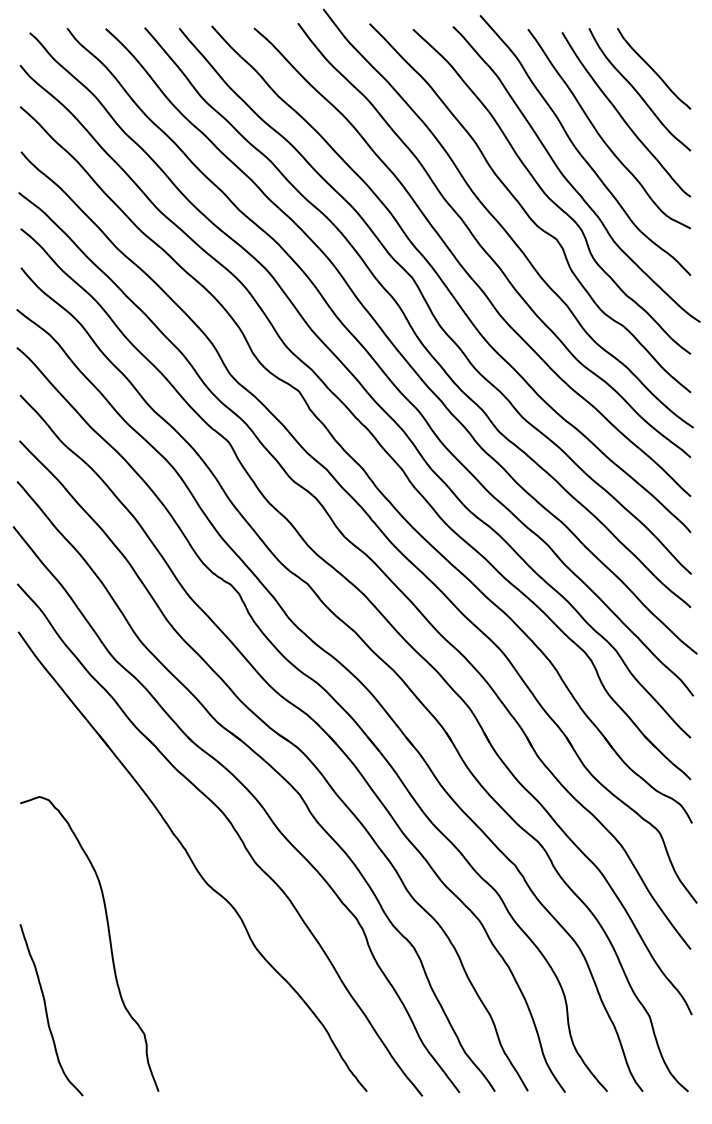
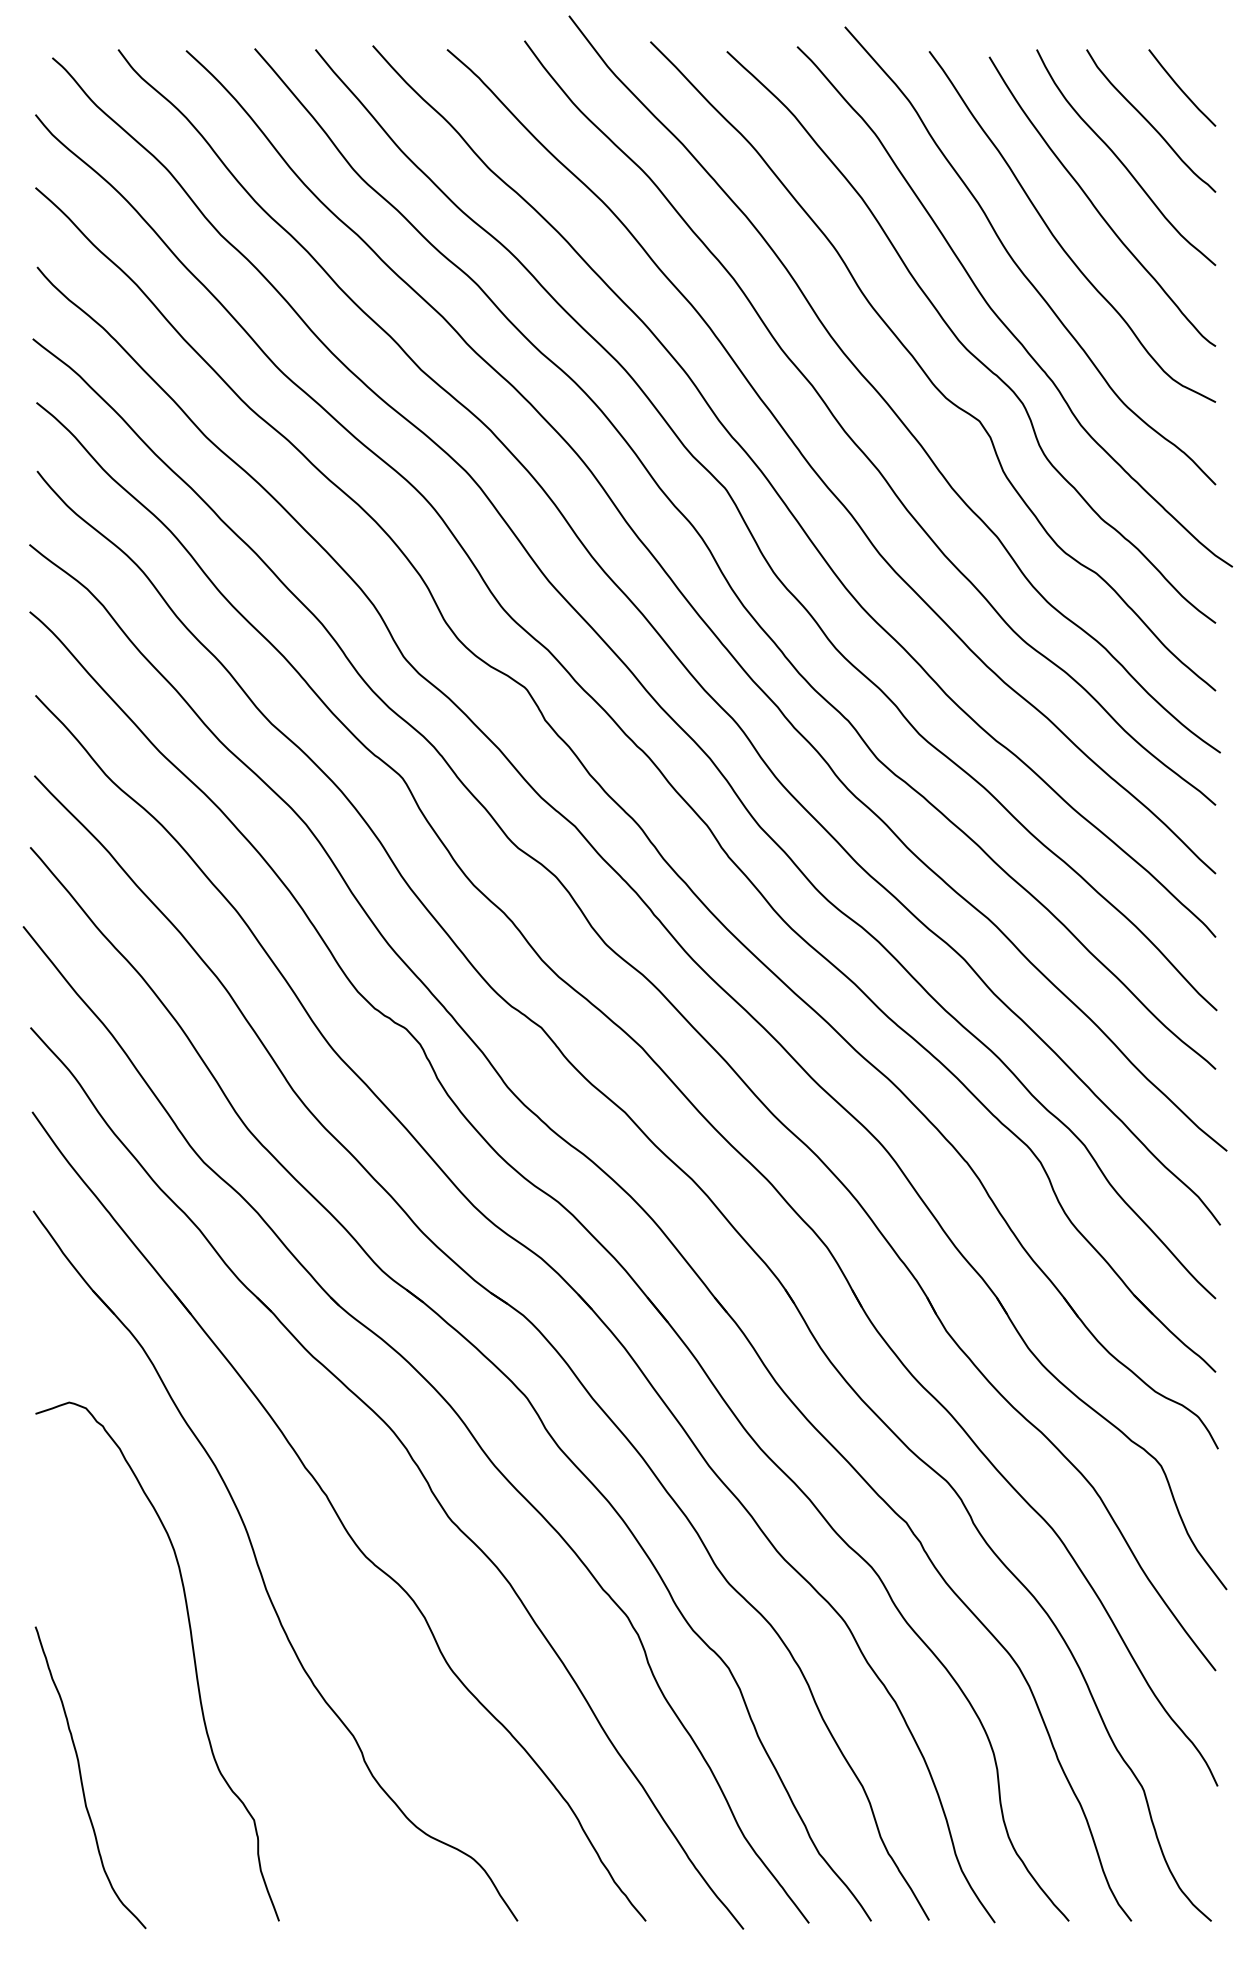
curve: (671, 49) -> (1181, 87), added
part: (149, 893) -> (263, 1572), added

